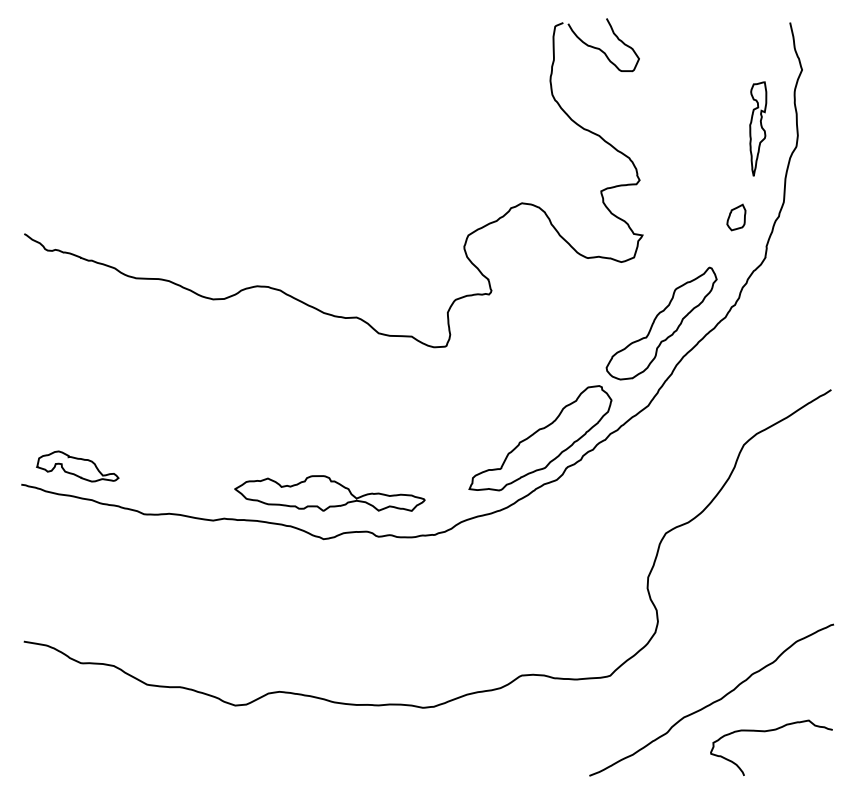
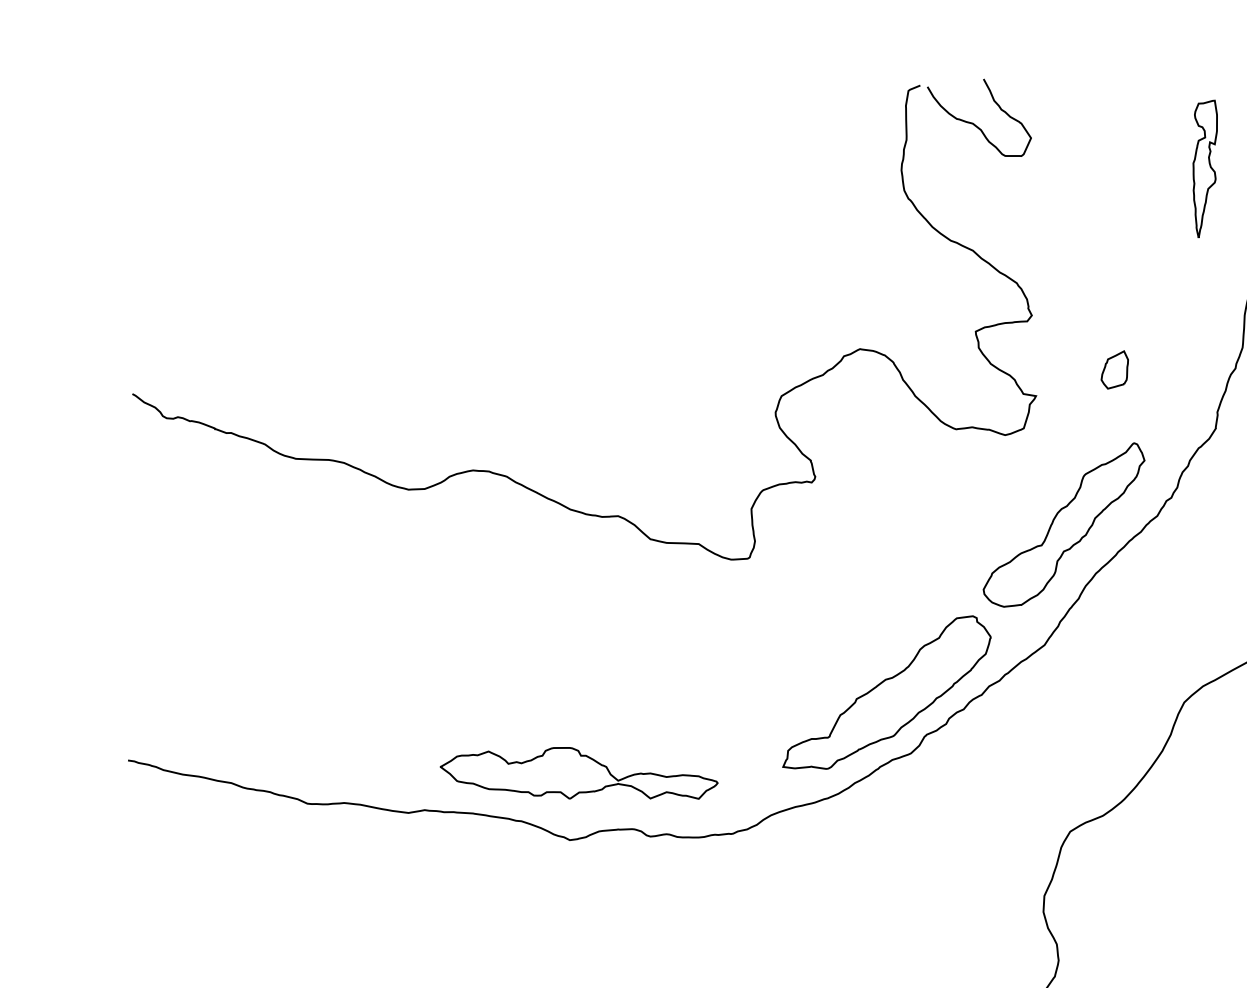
part: (758, 128) -> (1205, 168), moved
part: (736, 217) -> (1114, 369), moved
part: (77, 466) -> (210, 733), removed

